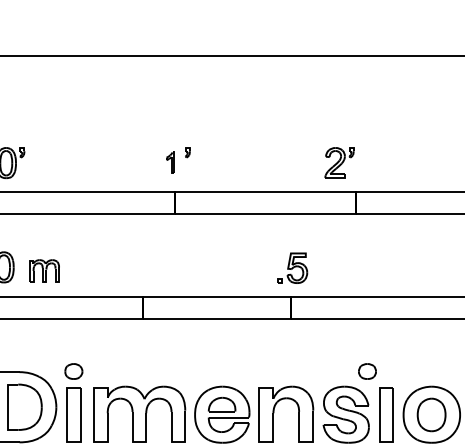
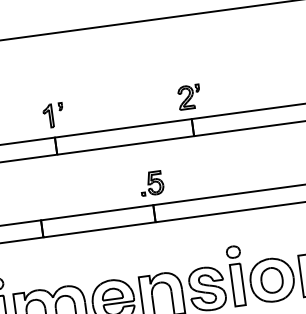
part: (170, 162) -> (48, 116), size x1.43
part: (339, 162) -> (189, 96), moved
part: (367, 371) -> (233, 252), moved

